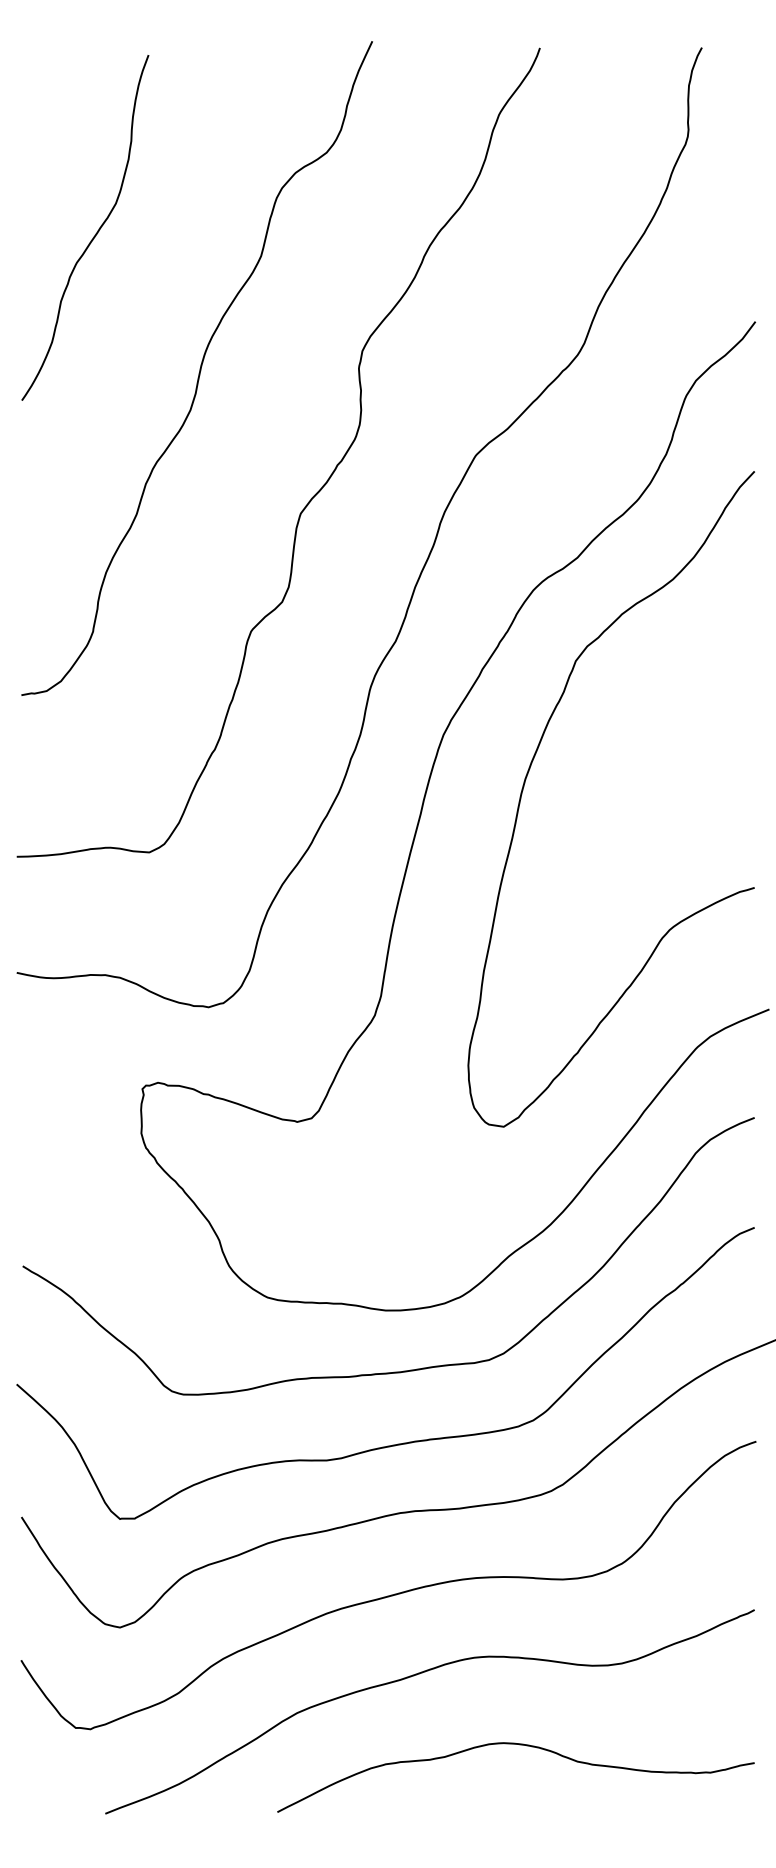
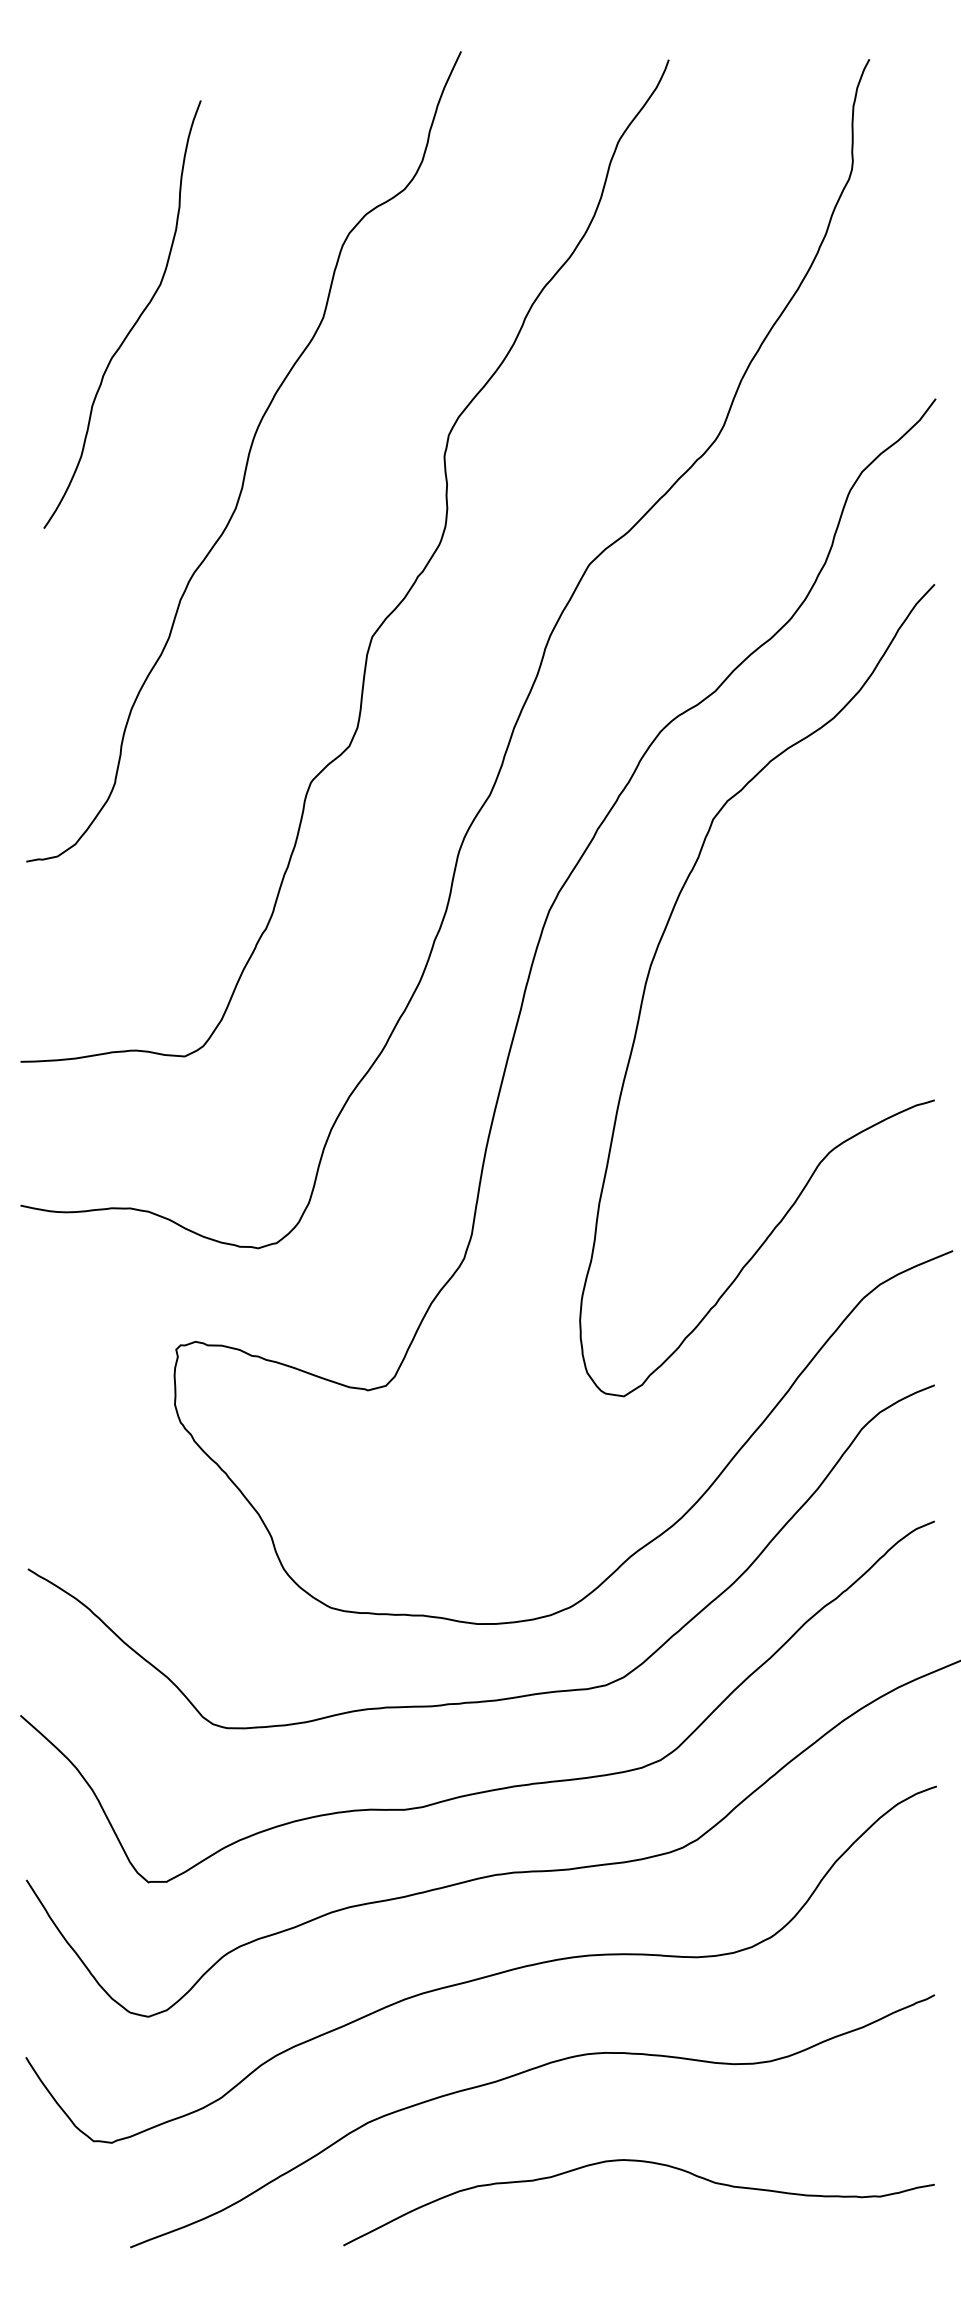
curve: (95, 233) -> (135, 321), moved

